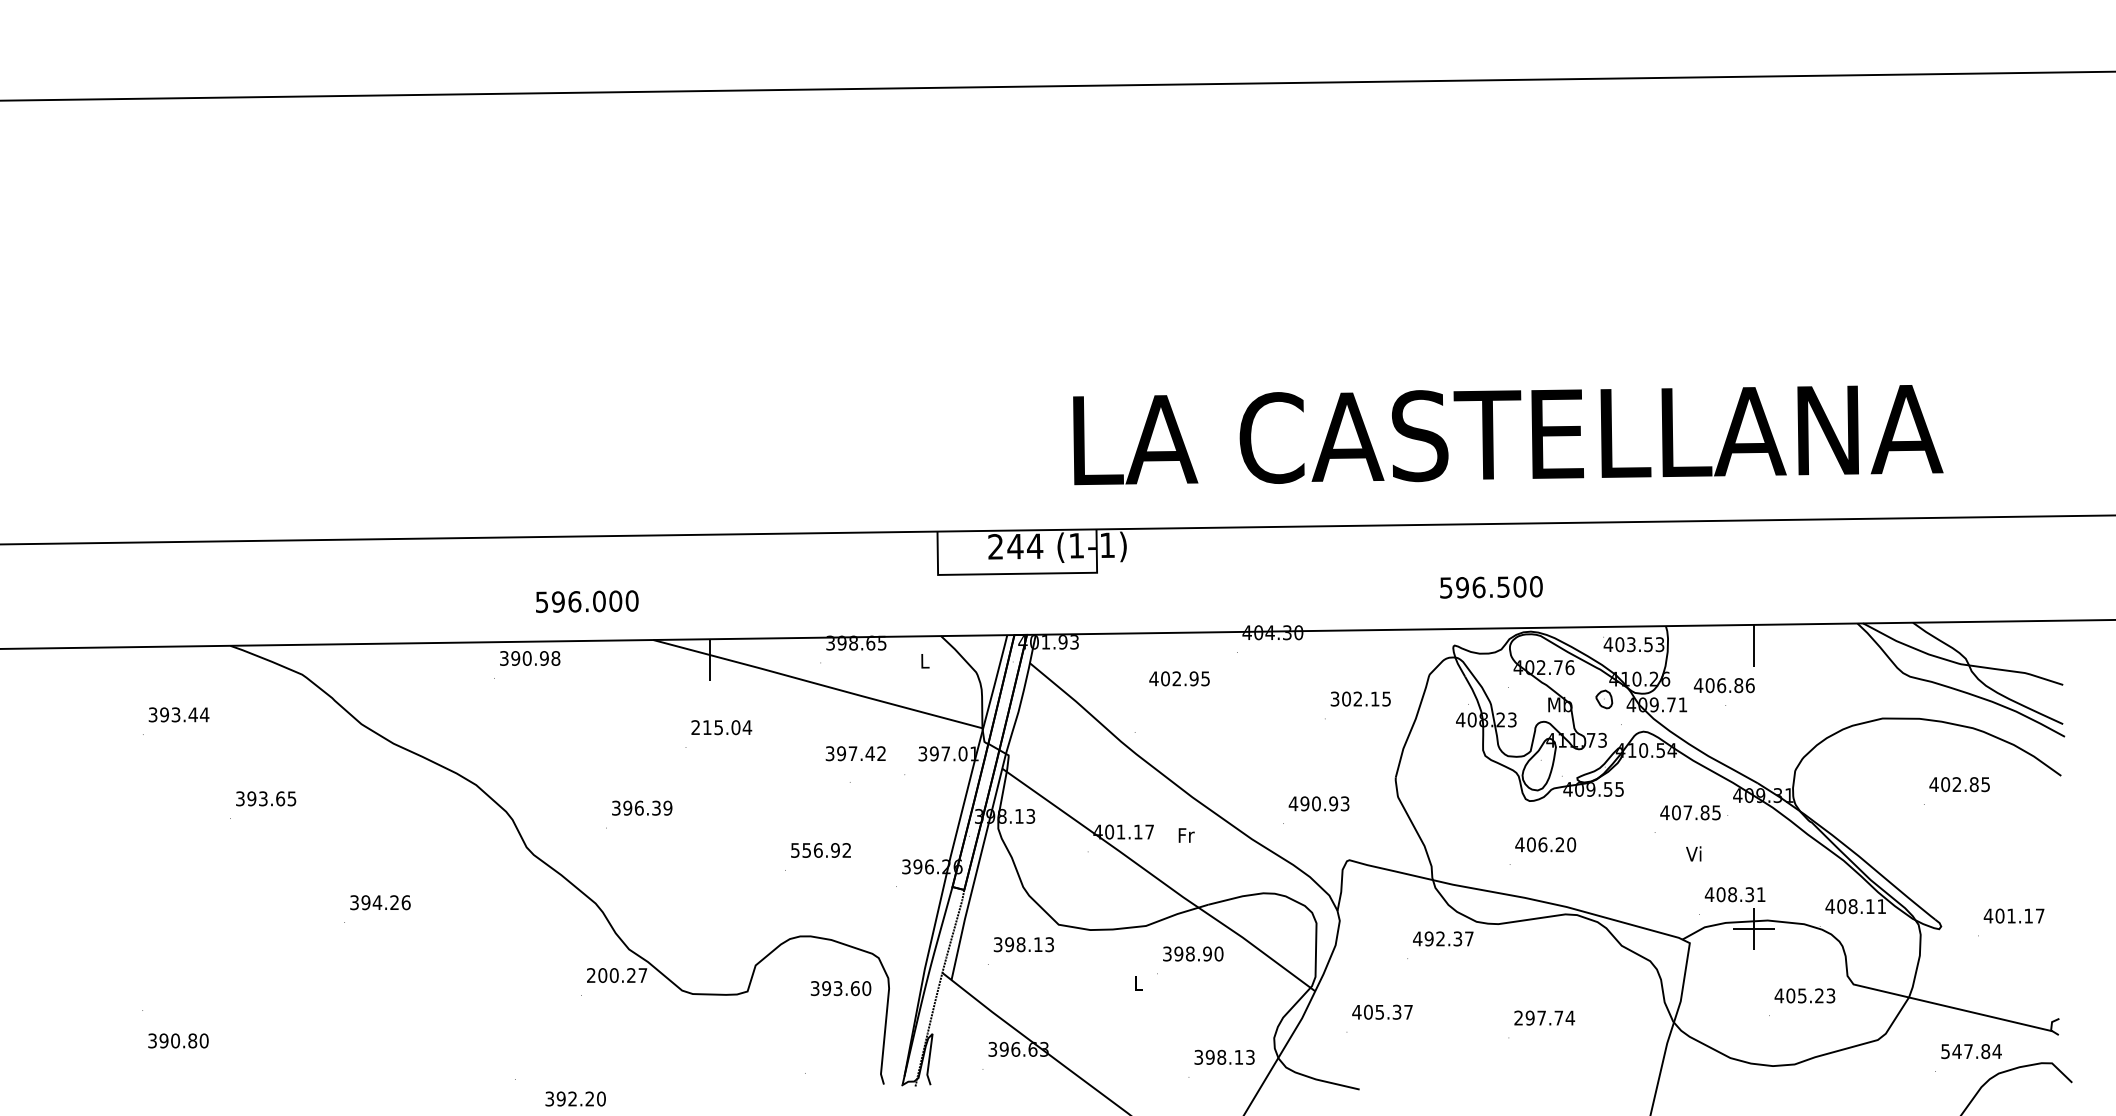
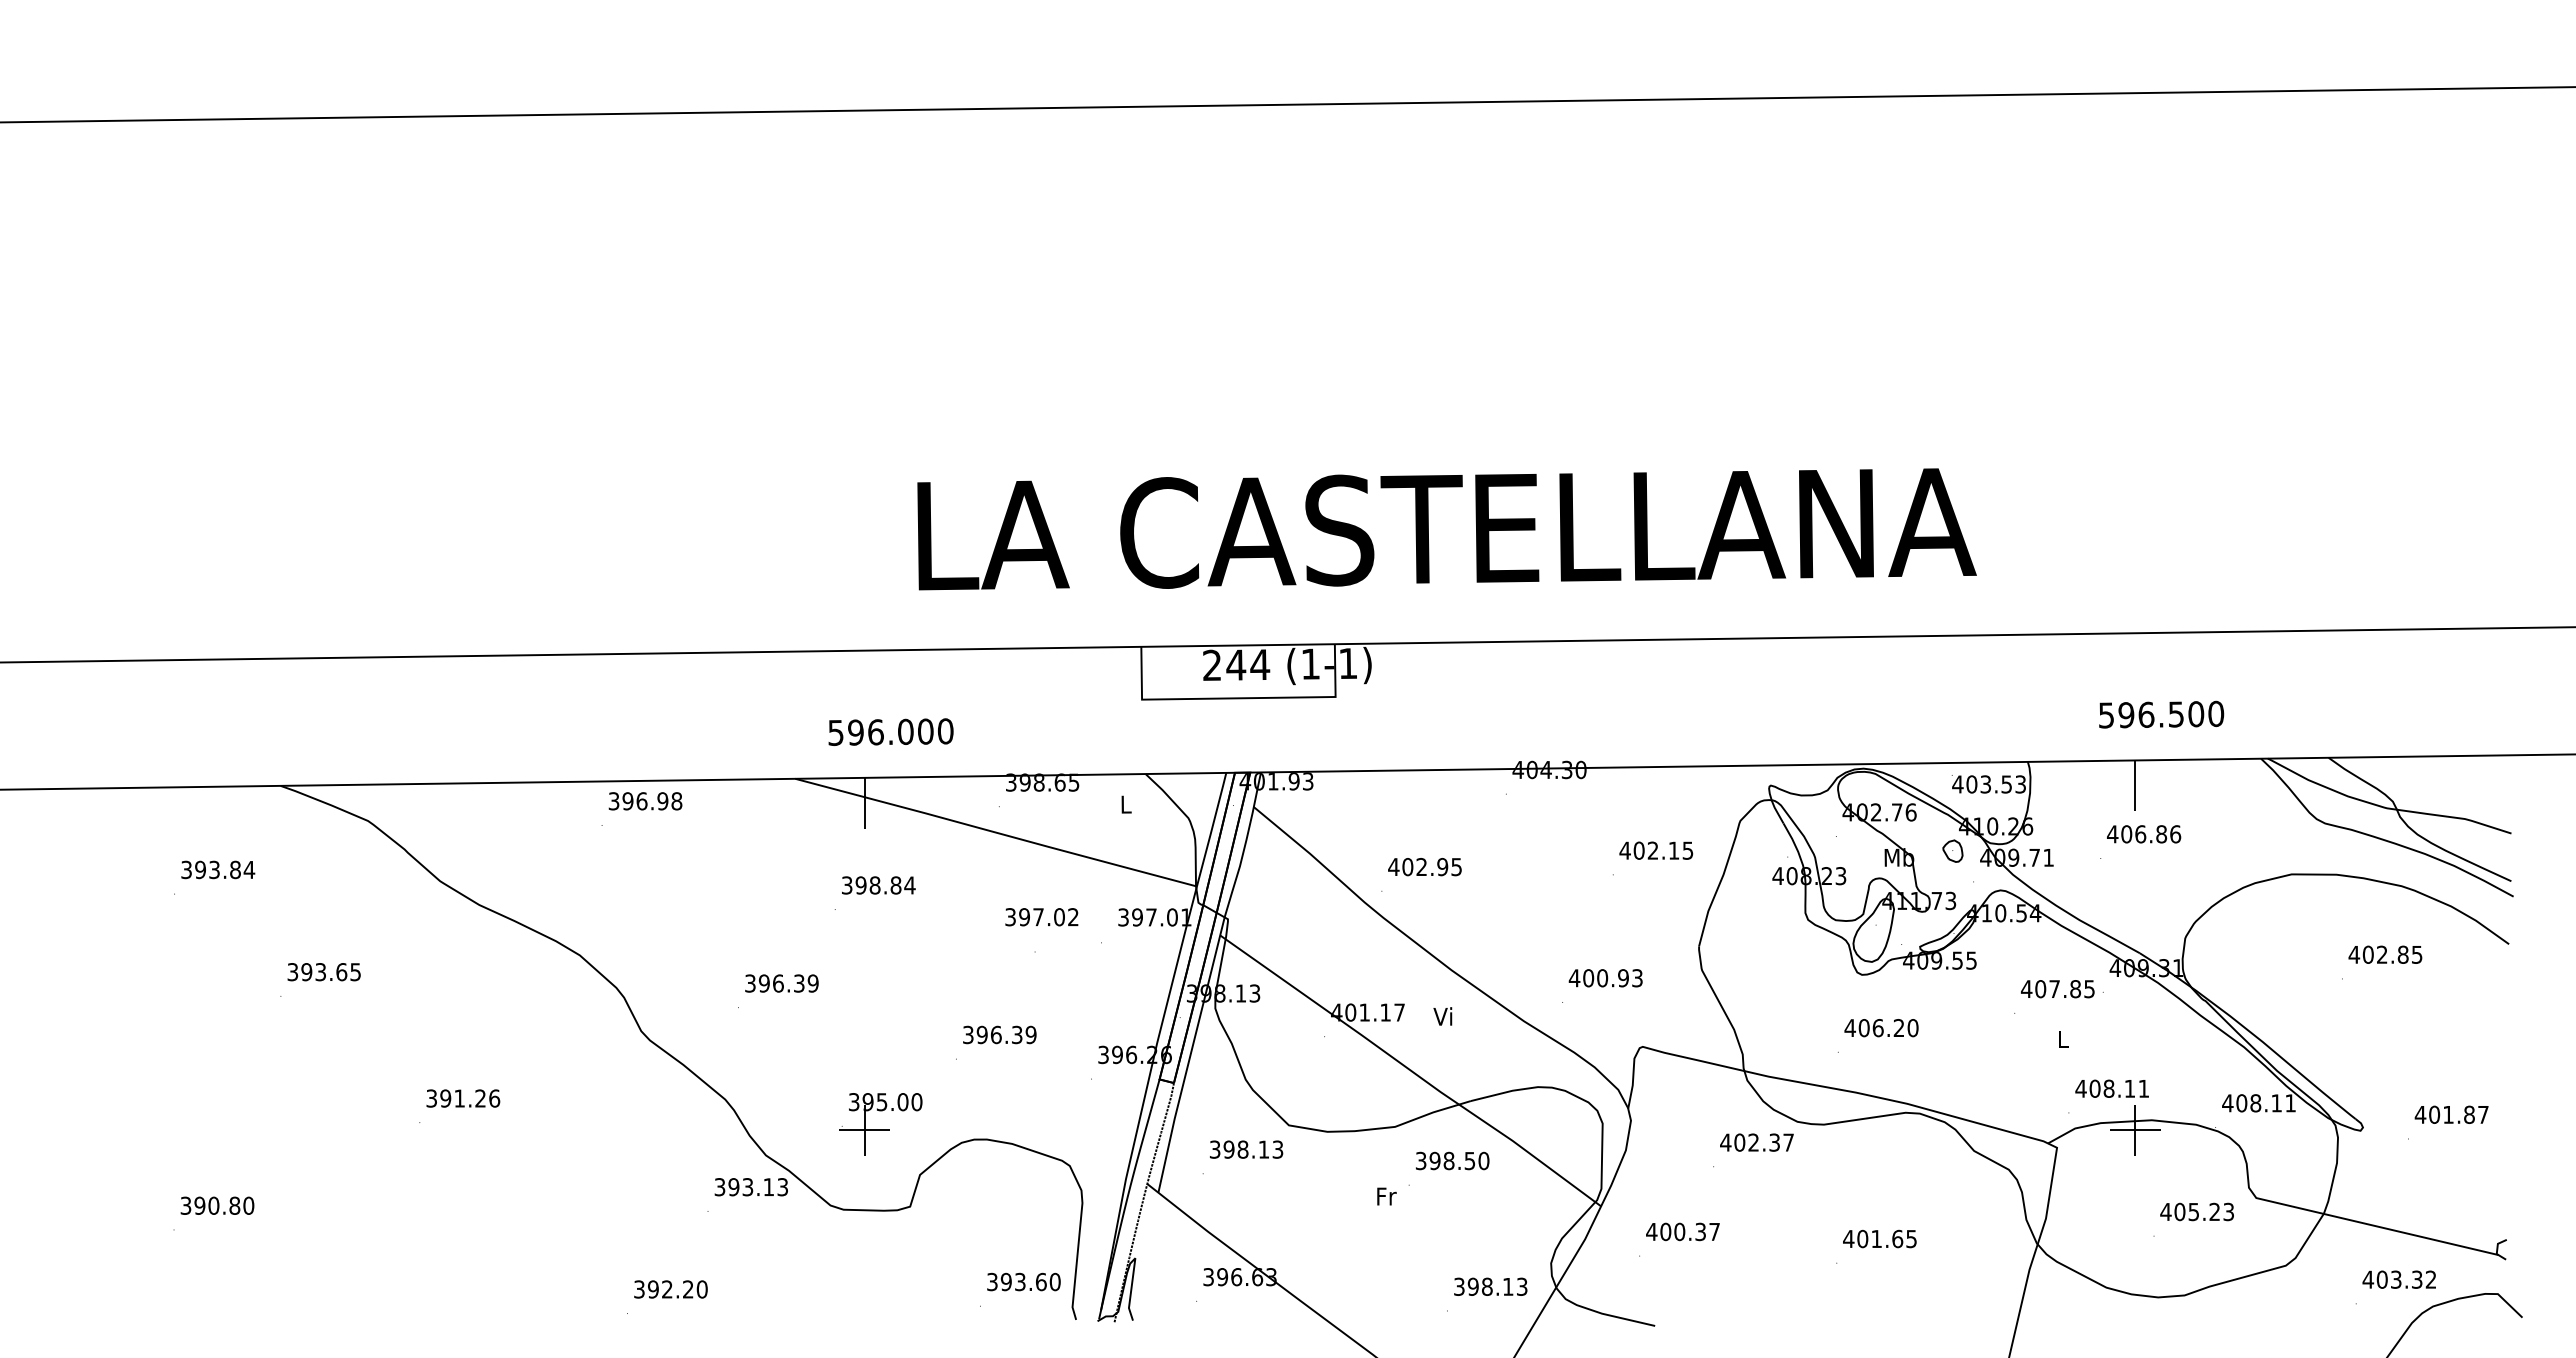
text: (1507, 435) -> (1446, 529), moved
text: (1491, 587) -> (2161, 714), moved
text: (586, 601) -> (890, 731), moved
text: (526, 658) -> (641, 801), 390.98 -> 396.98
text: (1179, 679) -> (1424, 867), moved
text: (1724, 685) -> (2144, 834), moved
text: (1334, 698) -> (1624, 850), 302.15 -> 402.15
text: (193, 714) -> (235, 869), 393.44 -> 393.84
text: (715, 727) -> (871, 885), 215.04 -> 398.84
text: (870, 753) -> (1059, 917), 397.42 -> 397.02
text: (1304, 804) -> (1588, 978), 490.93 -> 400.93
text: (1185, 835) -> (1443, 1016), Fr -> Vi
text: (820, 850) -> (999, 1034), 556.92 -> 396.39
text: (1693, 853) -> (2061, 1038), Vi -> L
text: (1749, 894) -> (2129, 1088), 408.31 -> 408.11
text: (377, 902) -> (459, 1098), 394.26 -> 391.26
text: (2028, 915) -> (2469, 1114), 401.17 -> 401.87
part: (723, 924) -> (880, 1124), added
text: (1428, 938) -> (1739, 1142), 492.37 -> 402.37
text: (1207, 953) -> (1469, 1160), 398.90 -> 398.50
text: (616, 975) -> (750, 1187), 200.27 -> 393.13
text: (1138, 983) -> (1386, 1196), L -> Fr
text: (840, 988) -> (1023, 1281), moved
text: (1379, 1011) -> (1679, 1231), 405.37 -> 400.37
text: (1544, 1017) -> (1880, 1238), 297.74 -> 401.65
text: (178, 1040) -> (217, 1205), moved
text: (1971, 1051) -> (2399, 1279), 547.84 -> 403.32
text: (575, 1099) -> (670, 1289), moved

